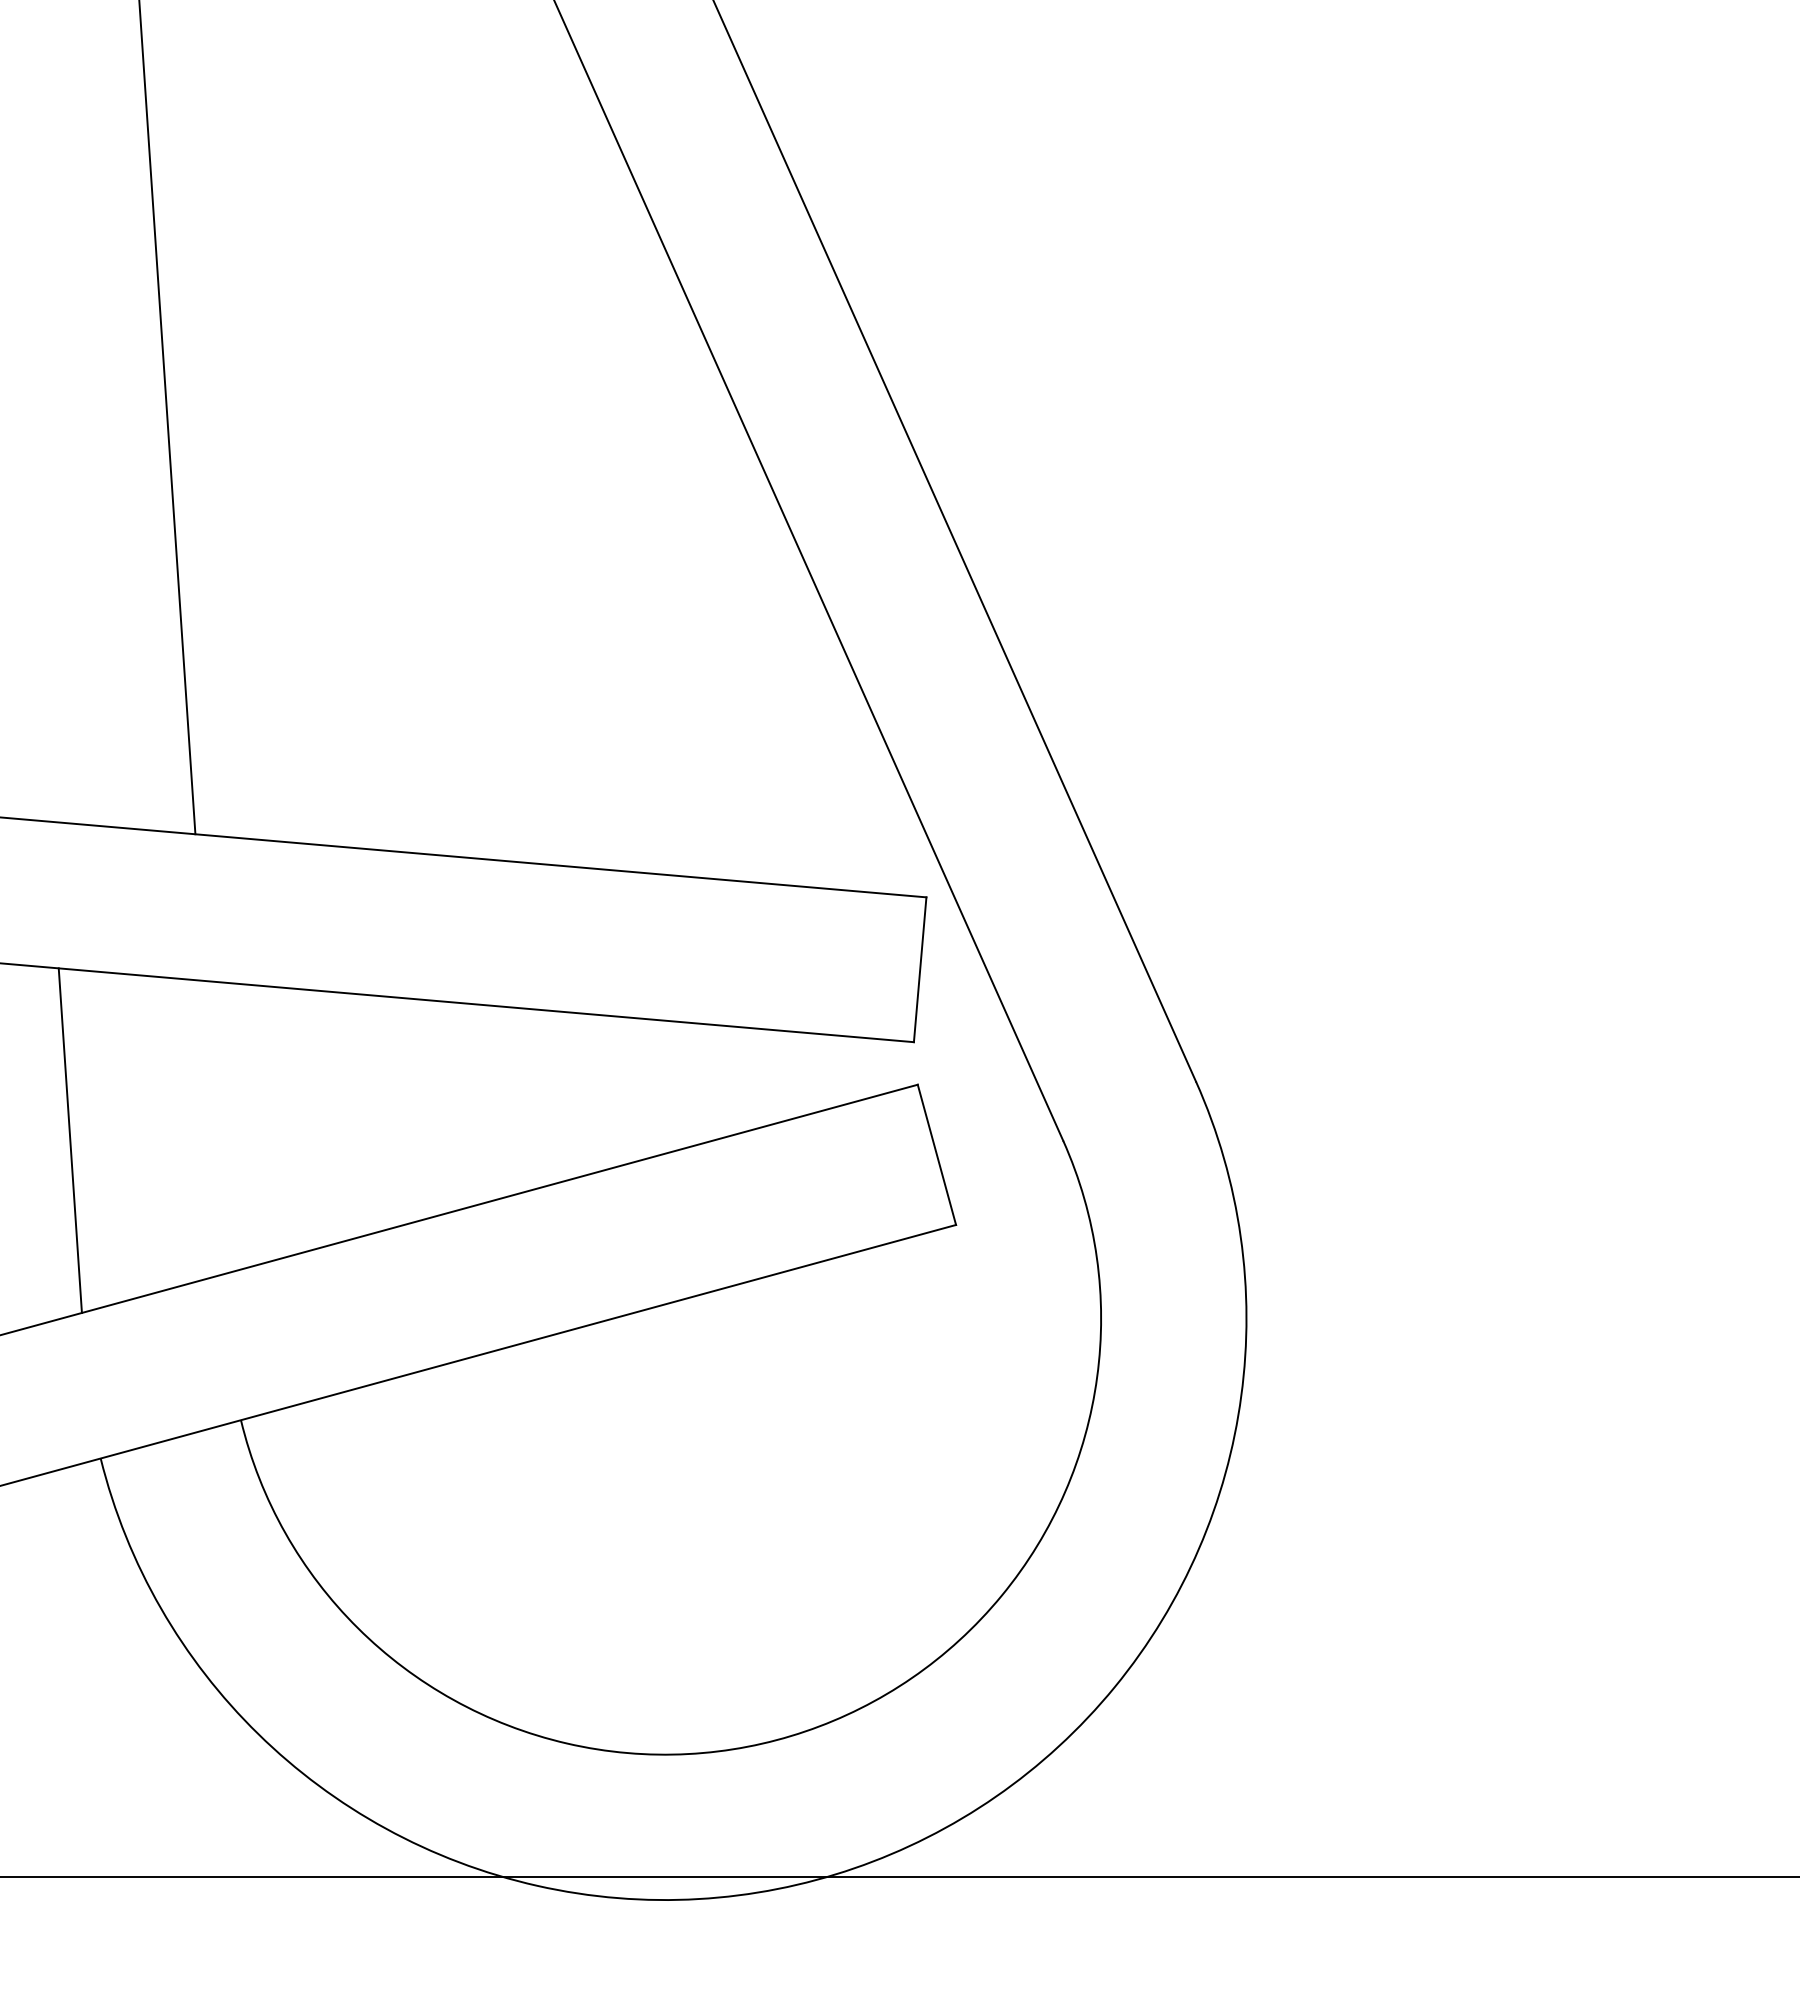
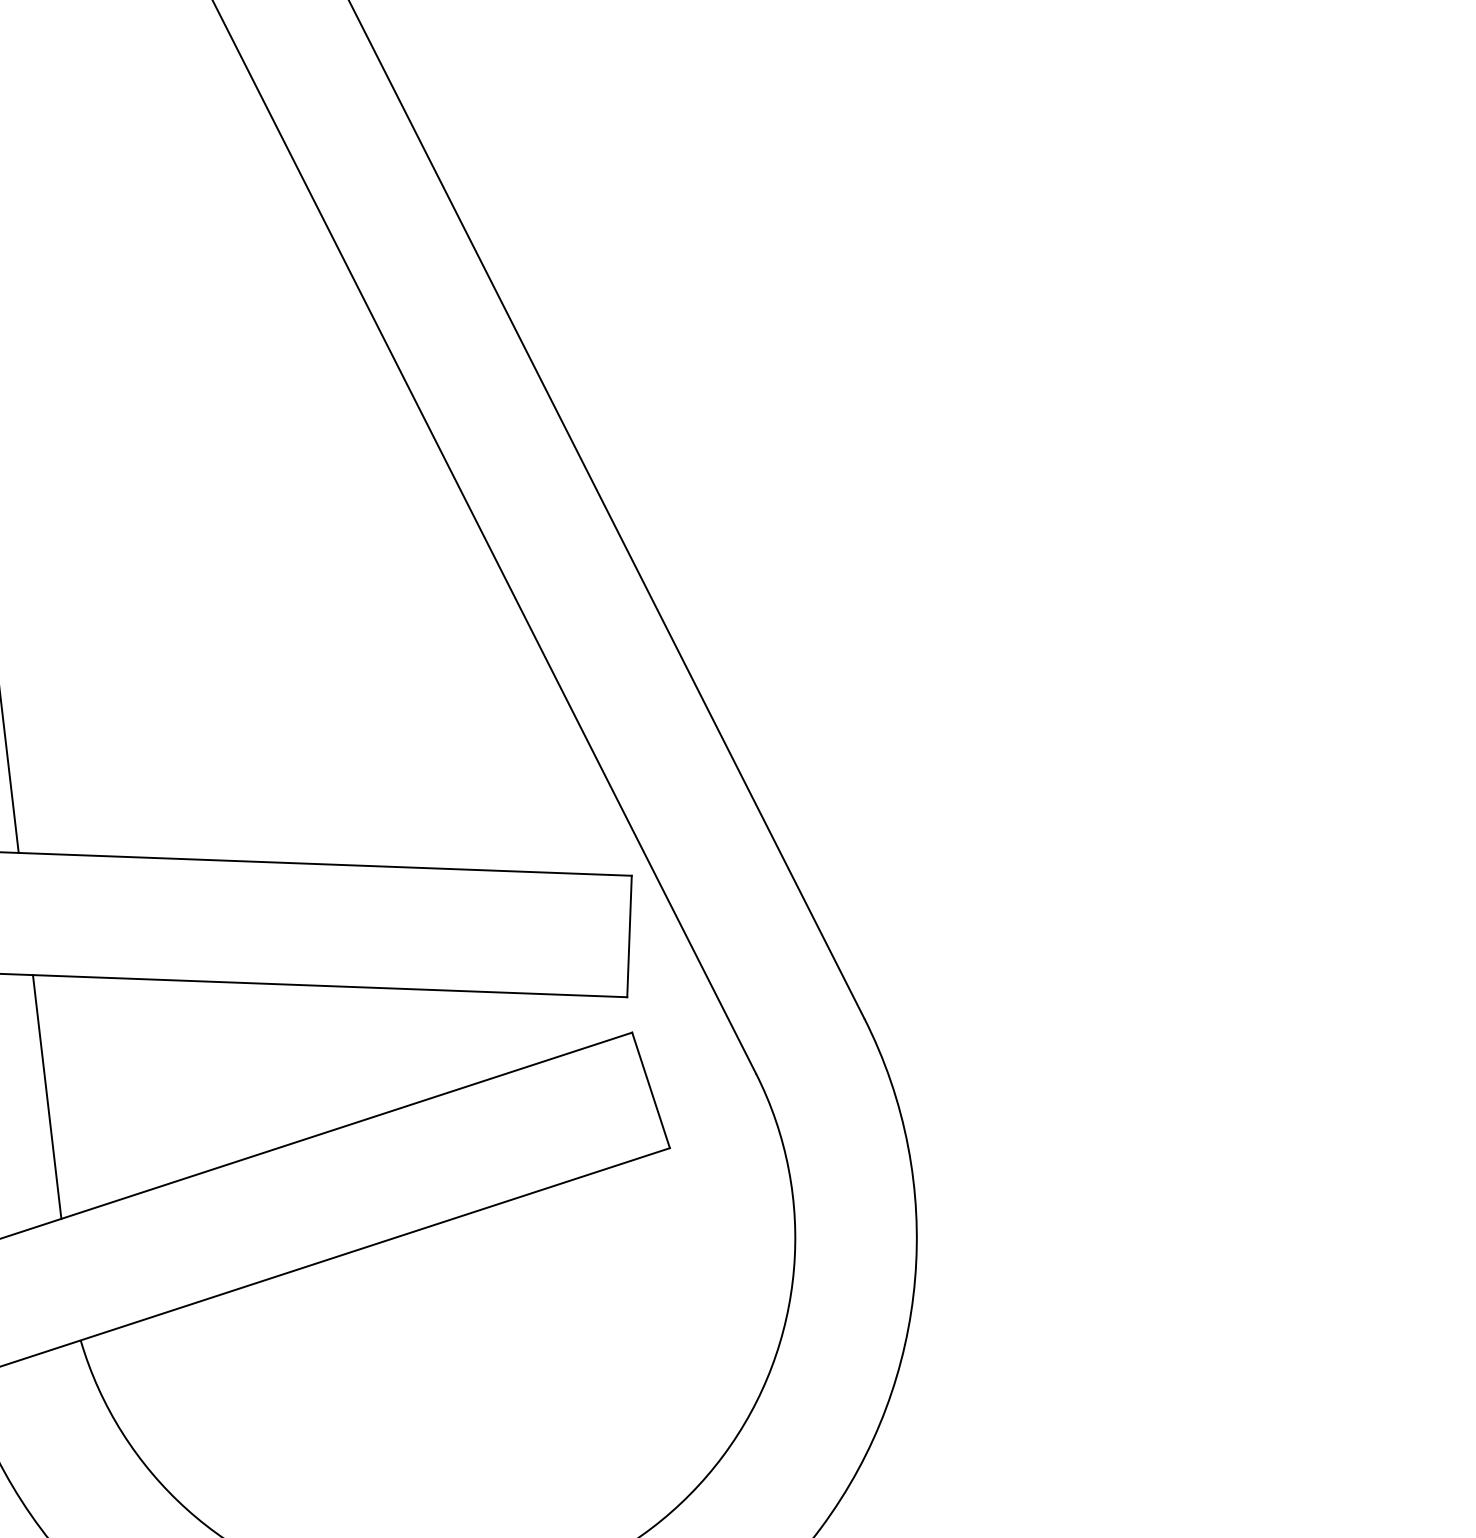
line: (215, 1127) -> (47, 1097), added

